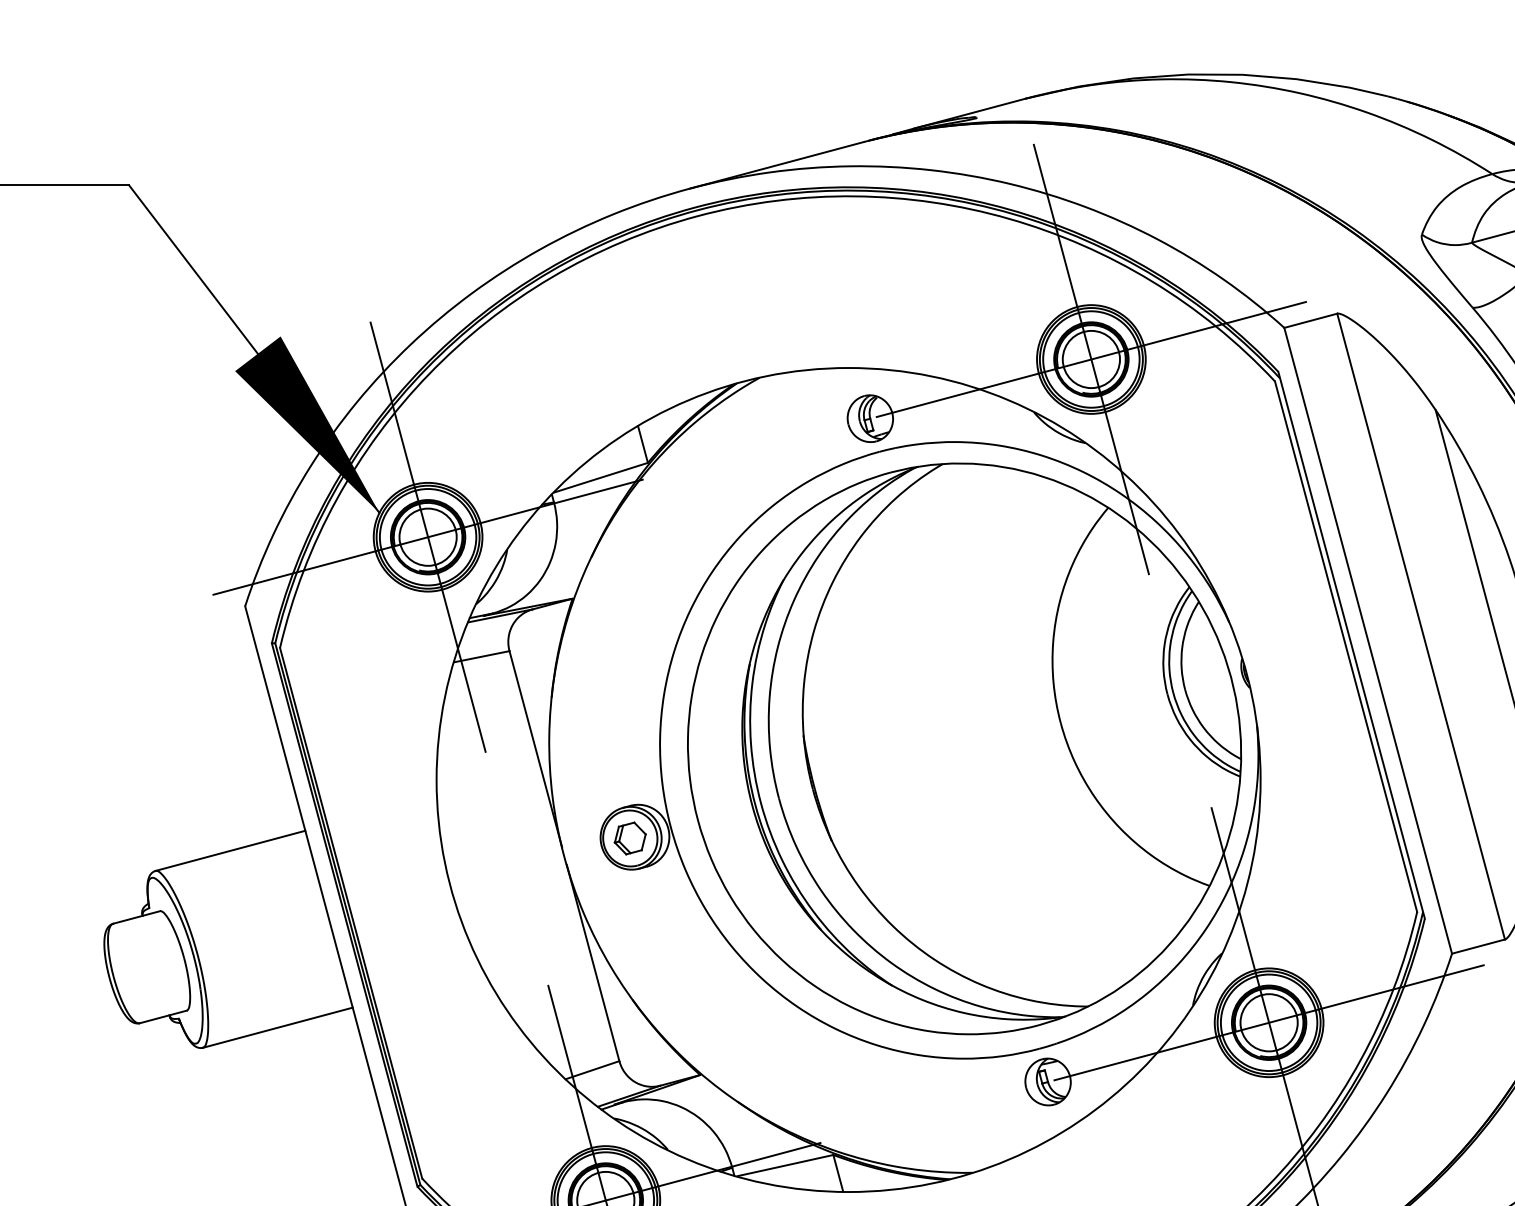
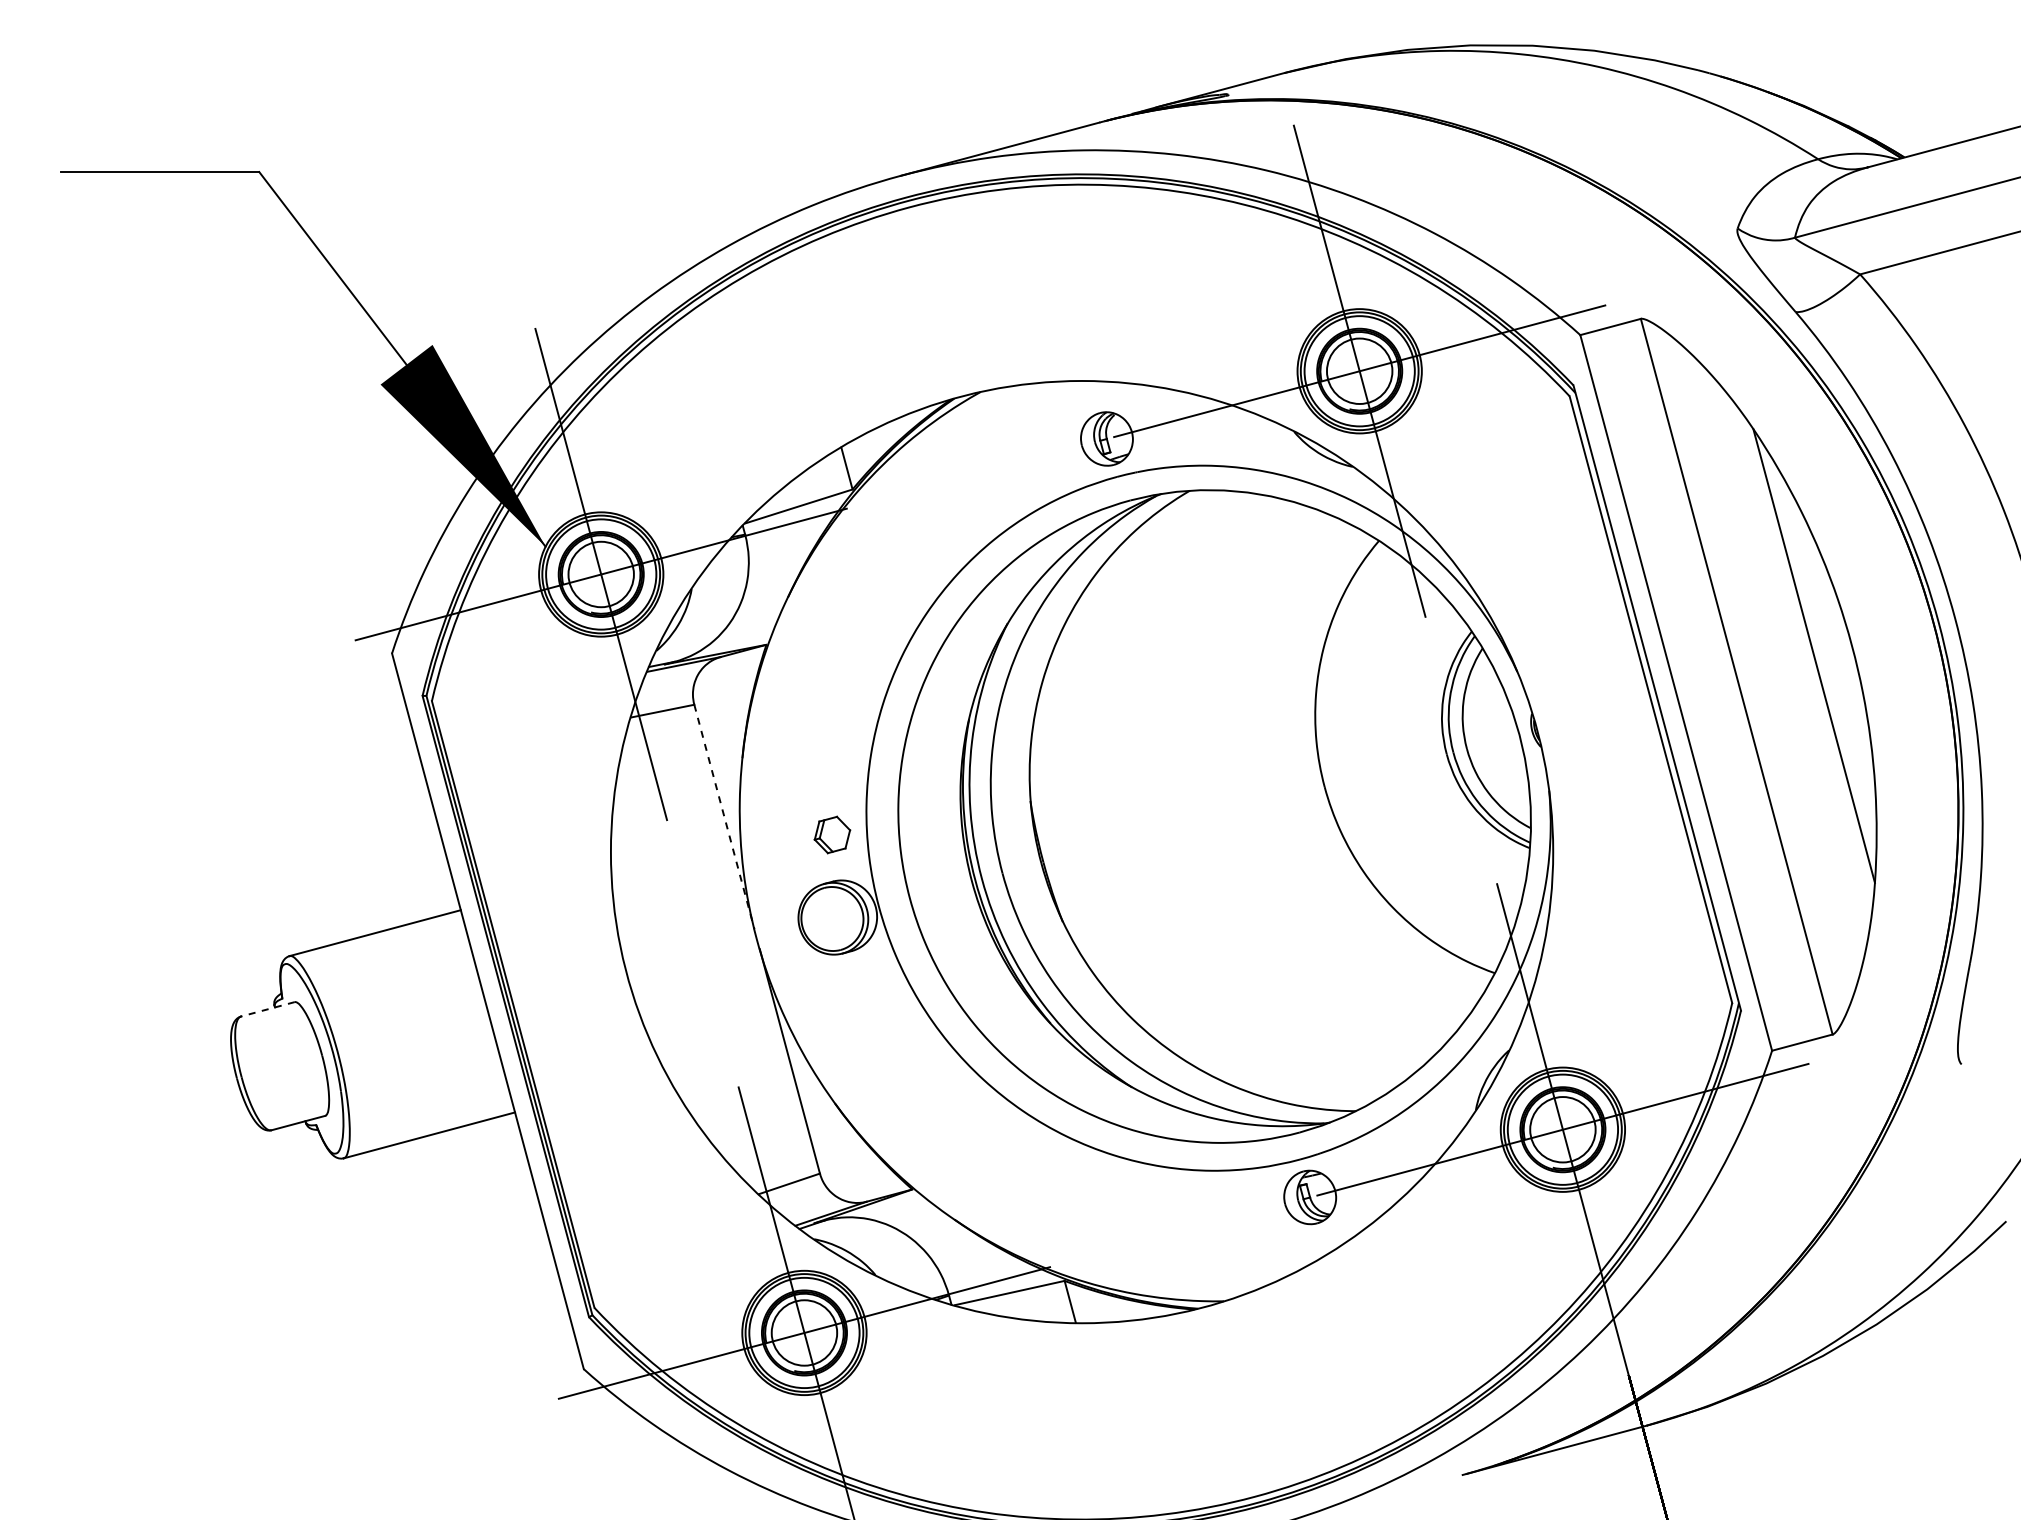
line: (535, 749) -> (724, 817), solid -> dashed
part: (630, 838) -> (832, 834), moved
line: (136, 917) -> (267, 1009), solid -> dashed

